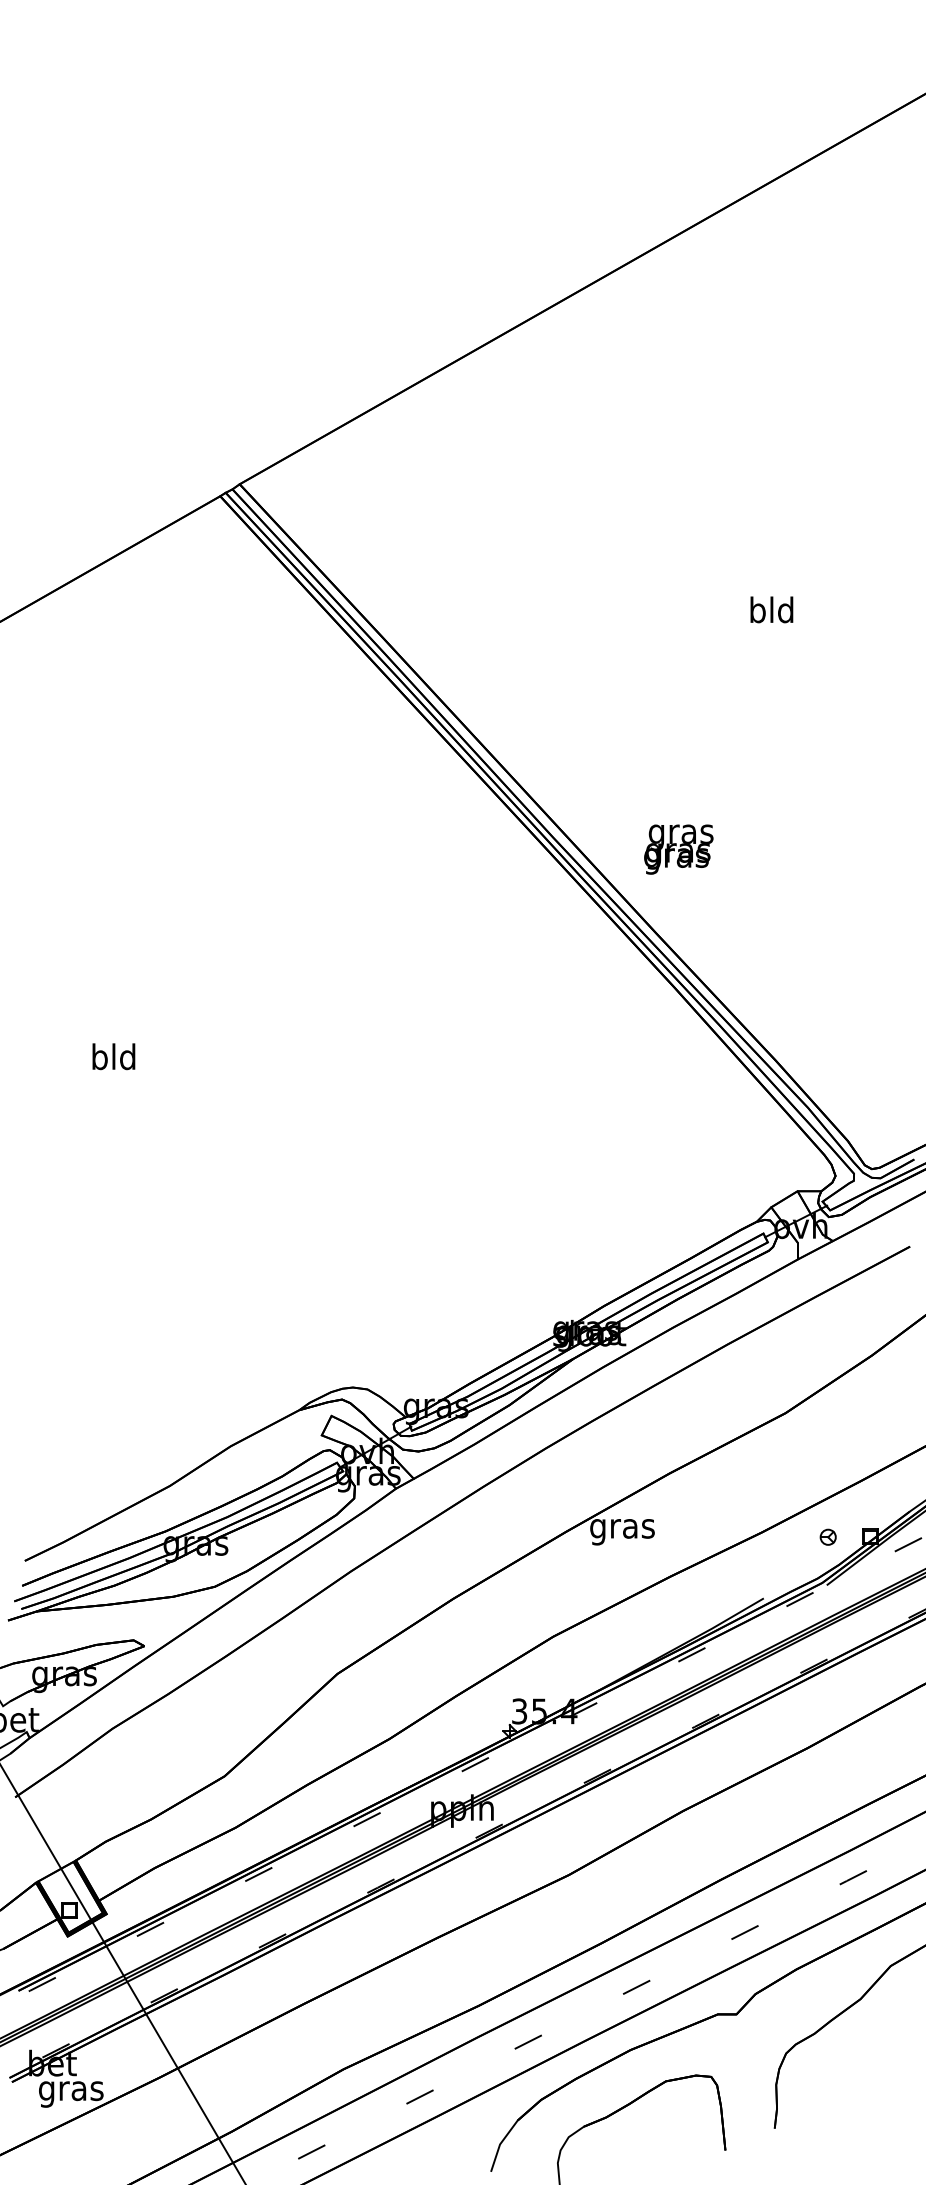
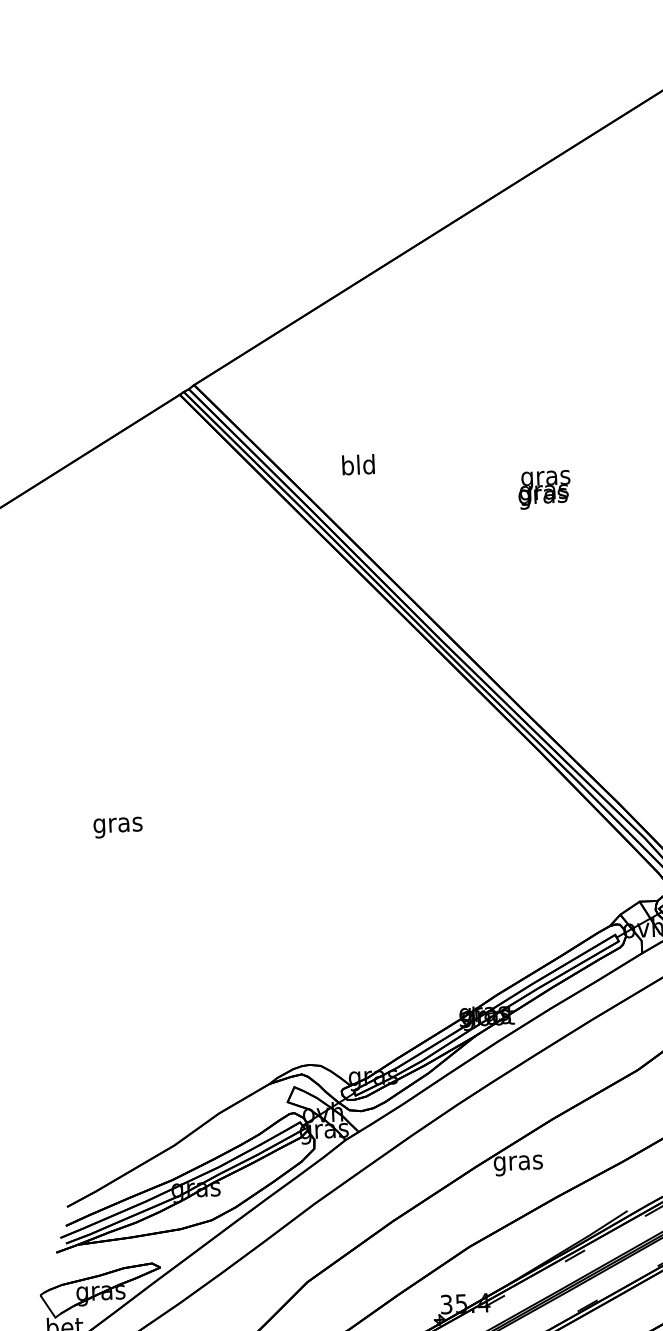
text: (771, 609) -> (358, 464), moved
text: (678, 849) -> (544, 489), moved
text: (113, 1059) -> (117, 824), bld -> gras

